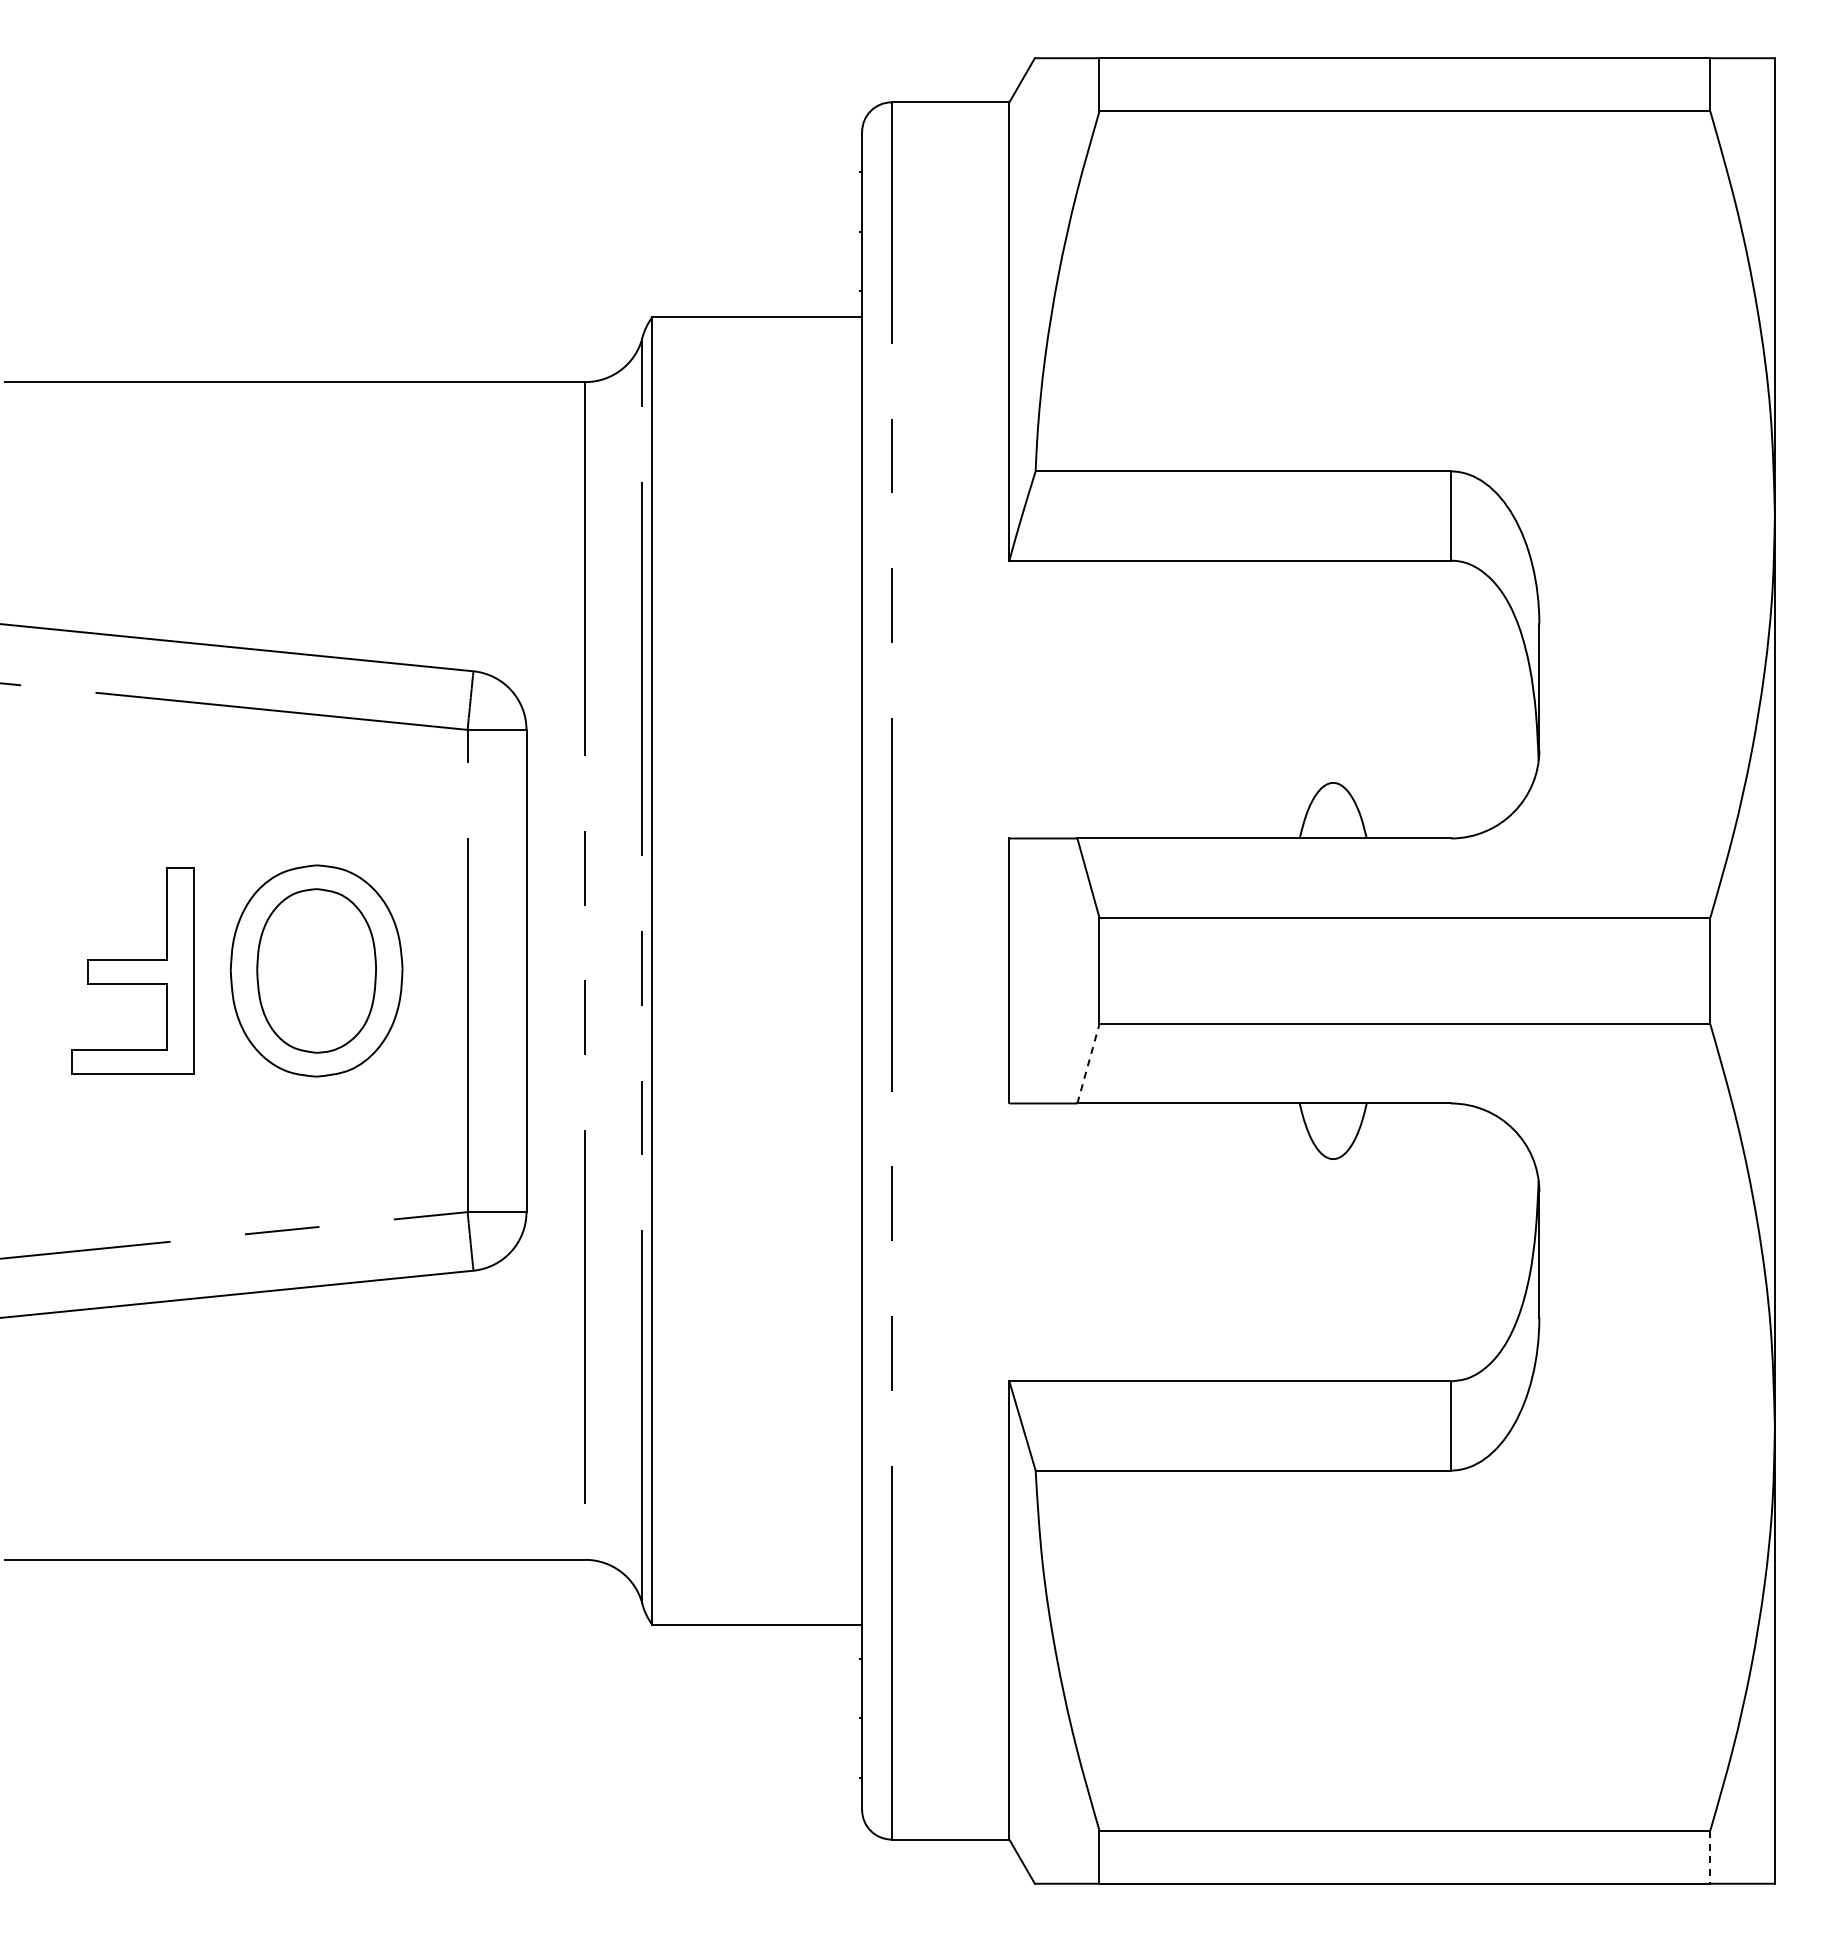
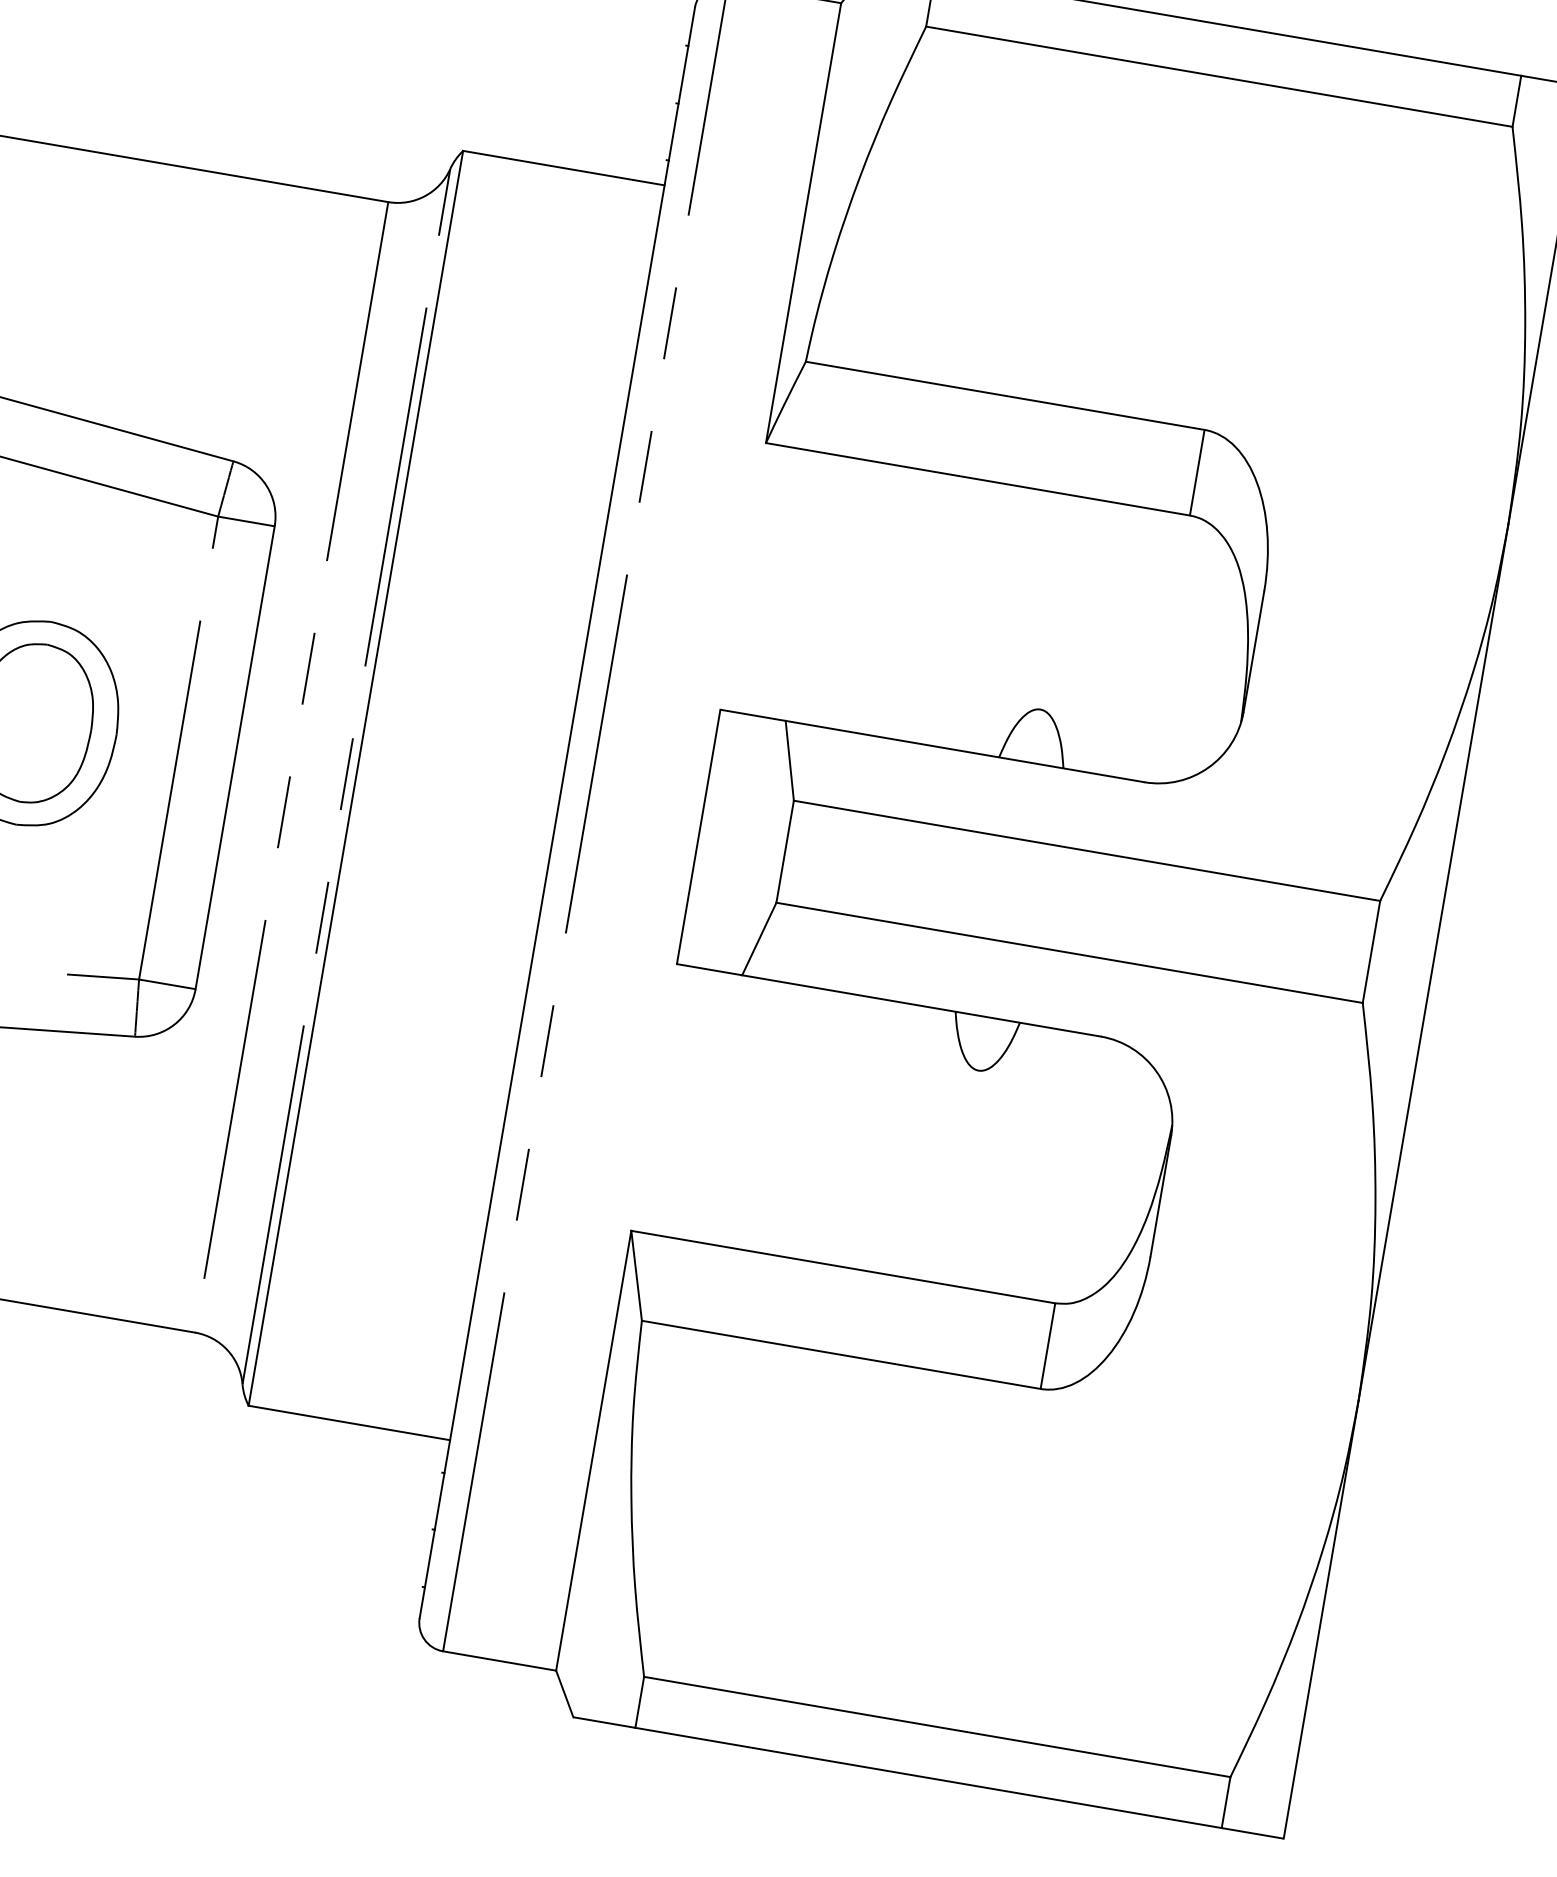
line: (1088, 1063) -> (759, 938), dashed -> solid
line: (1710, 1857) -> (1226, 1802), dashed -> solid

